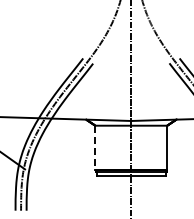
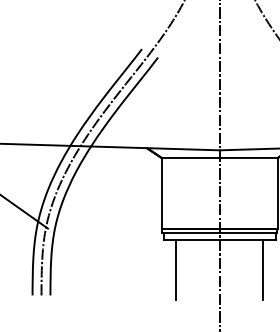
line: (95, 147) -> (161, 193), dashed -> solid
line: (104, 194) -> (176, 269), added
line: (158, 194) -> (263, 269), added

